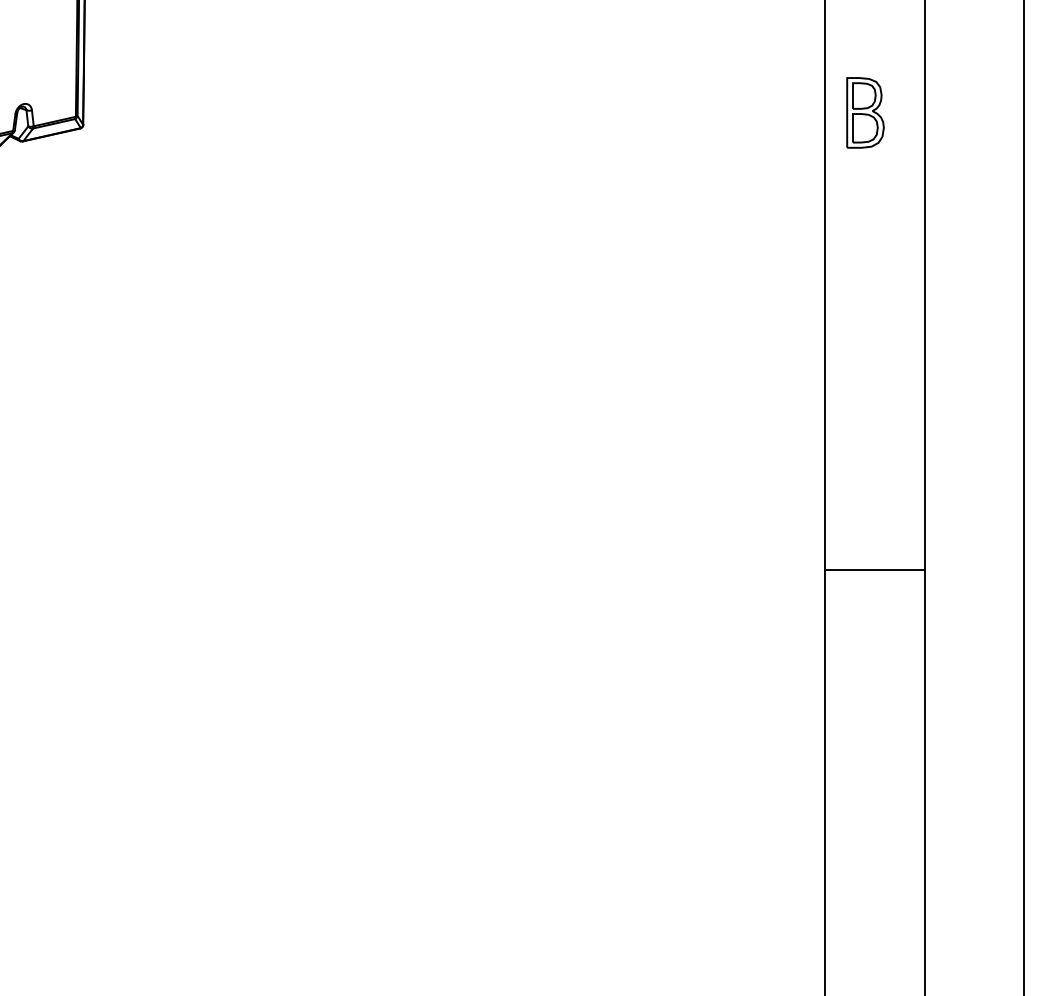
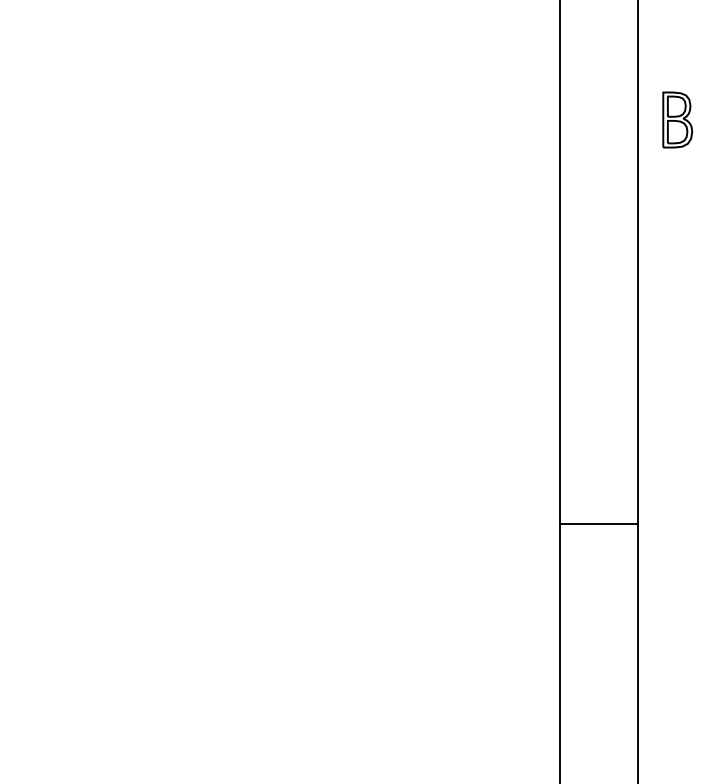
part: (865, 112) -> (677, 119), moved
line: (874, 569) -> (598, 523), moved

